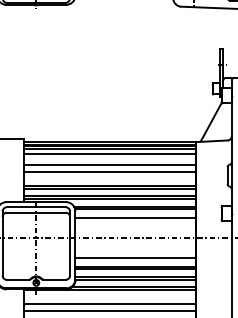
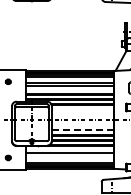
line: (135, 217) -> (82, 109), removed
line: (135, 258) -> (82, 130), solid -> dashed
line: (110, 311) -> (69, 157), removed

